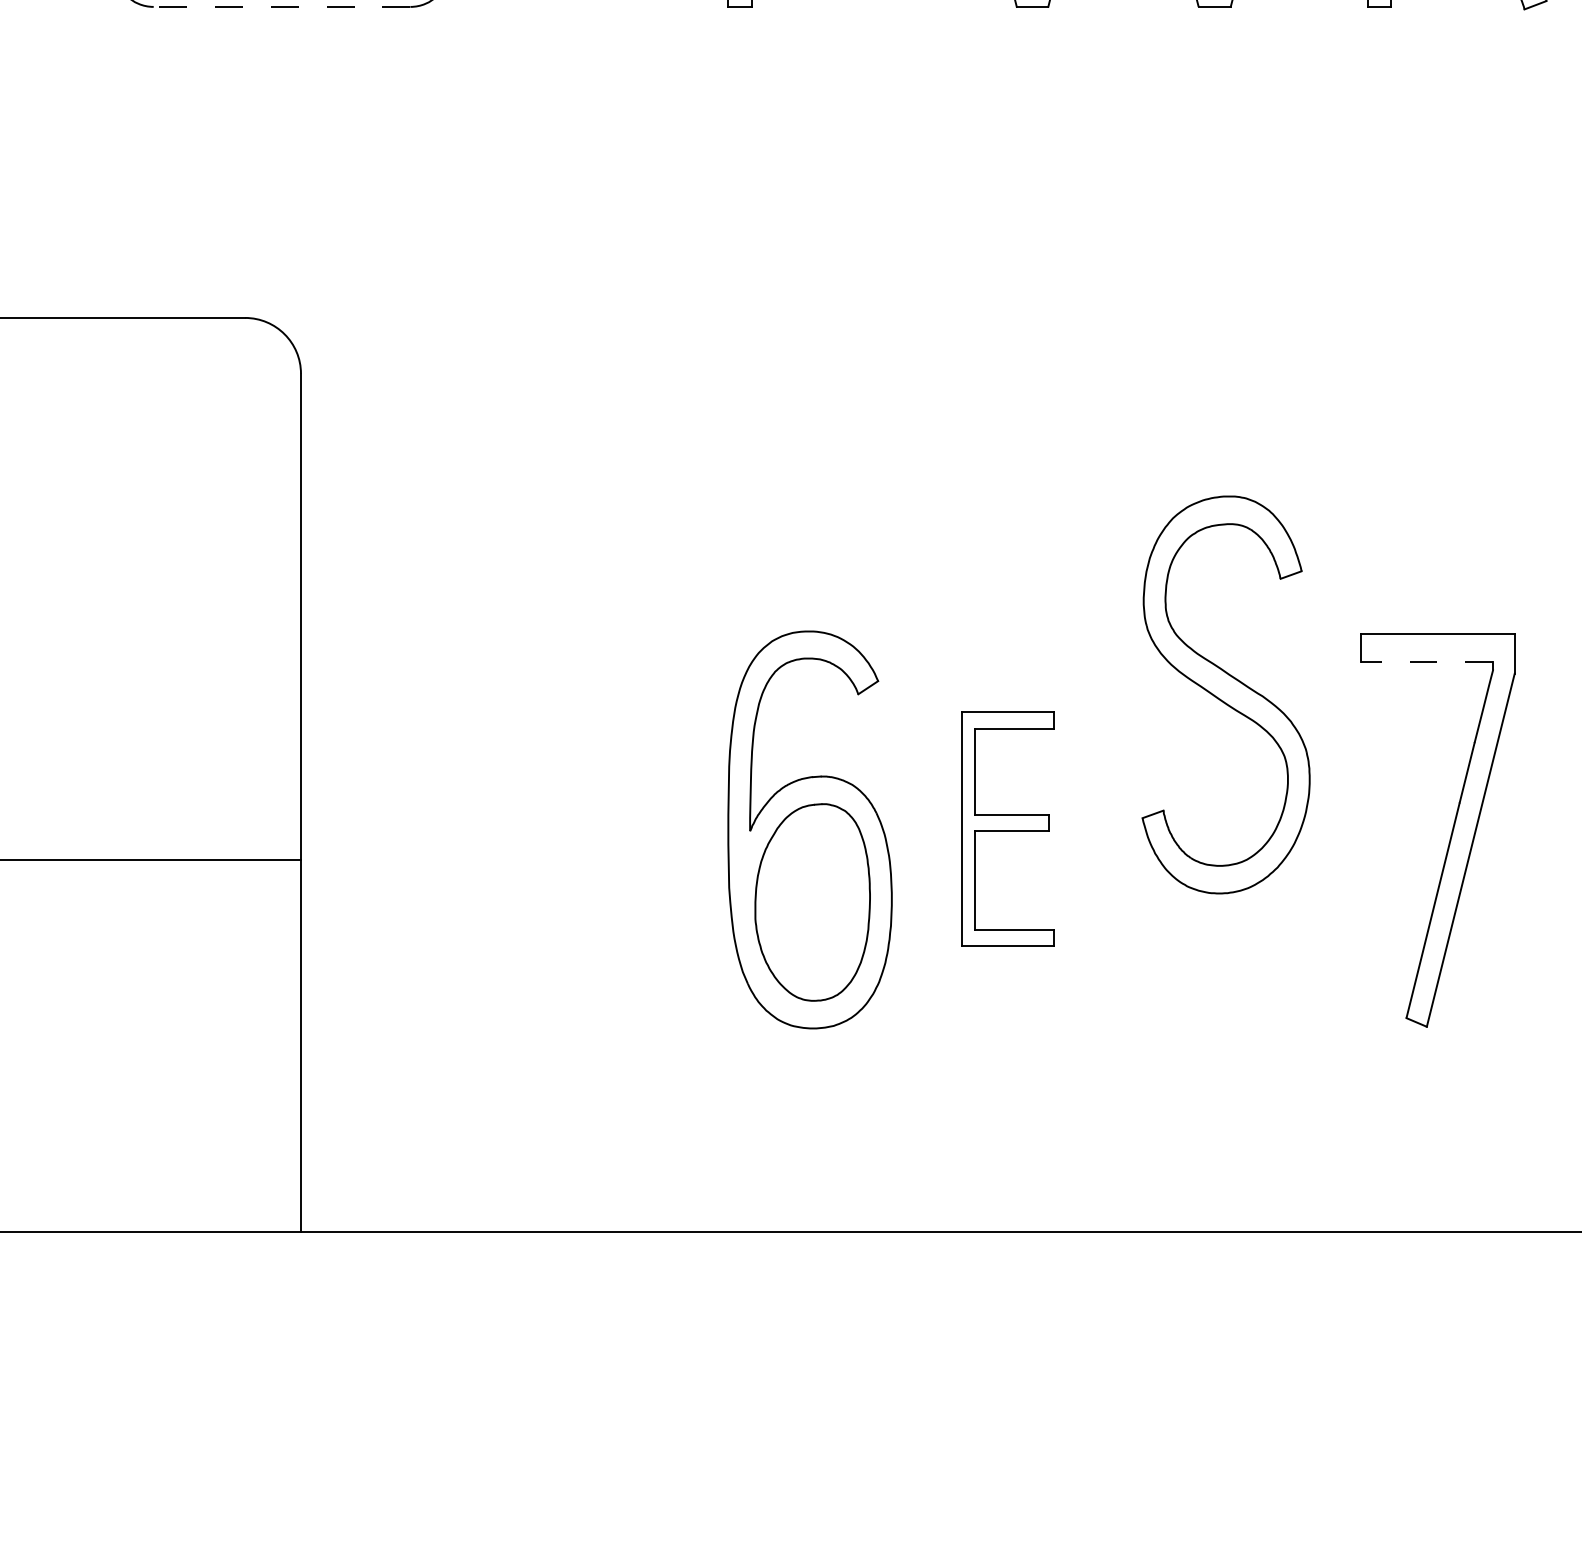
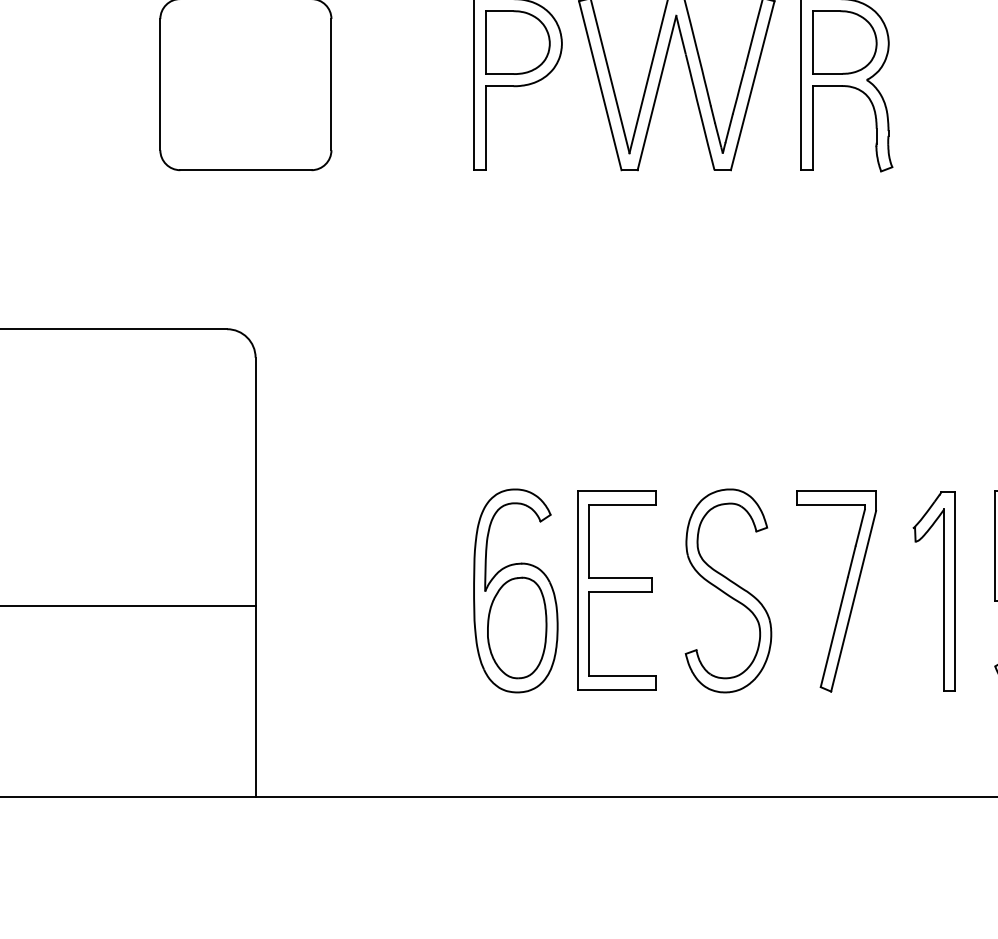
line: (281, 7) -> (245, 170), dashed -> solid
line: (1427, 660) -> (831, 504), dashed -> solid
part: (1226, 694) -> (728, 590), moved
part: (1006, 829) -> (616, 590), size x1.67

